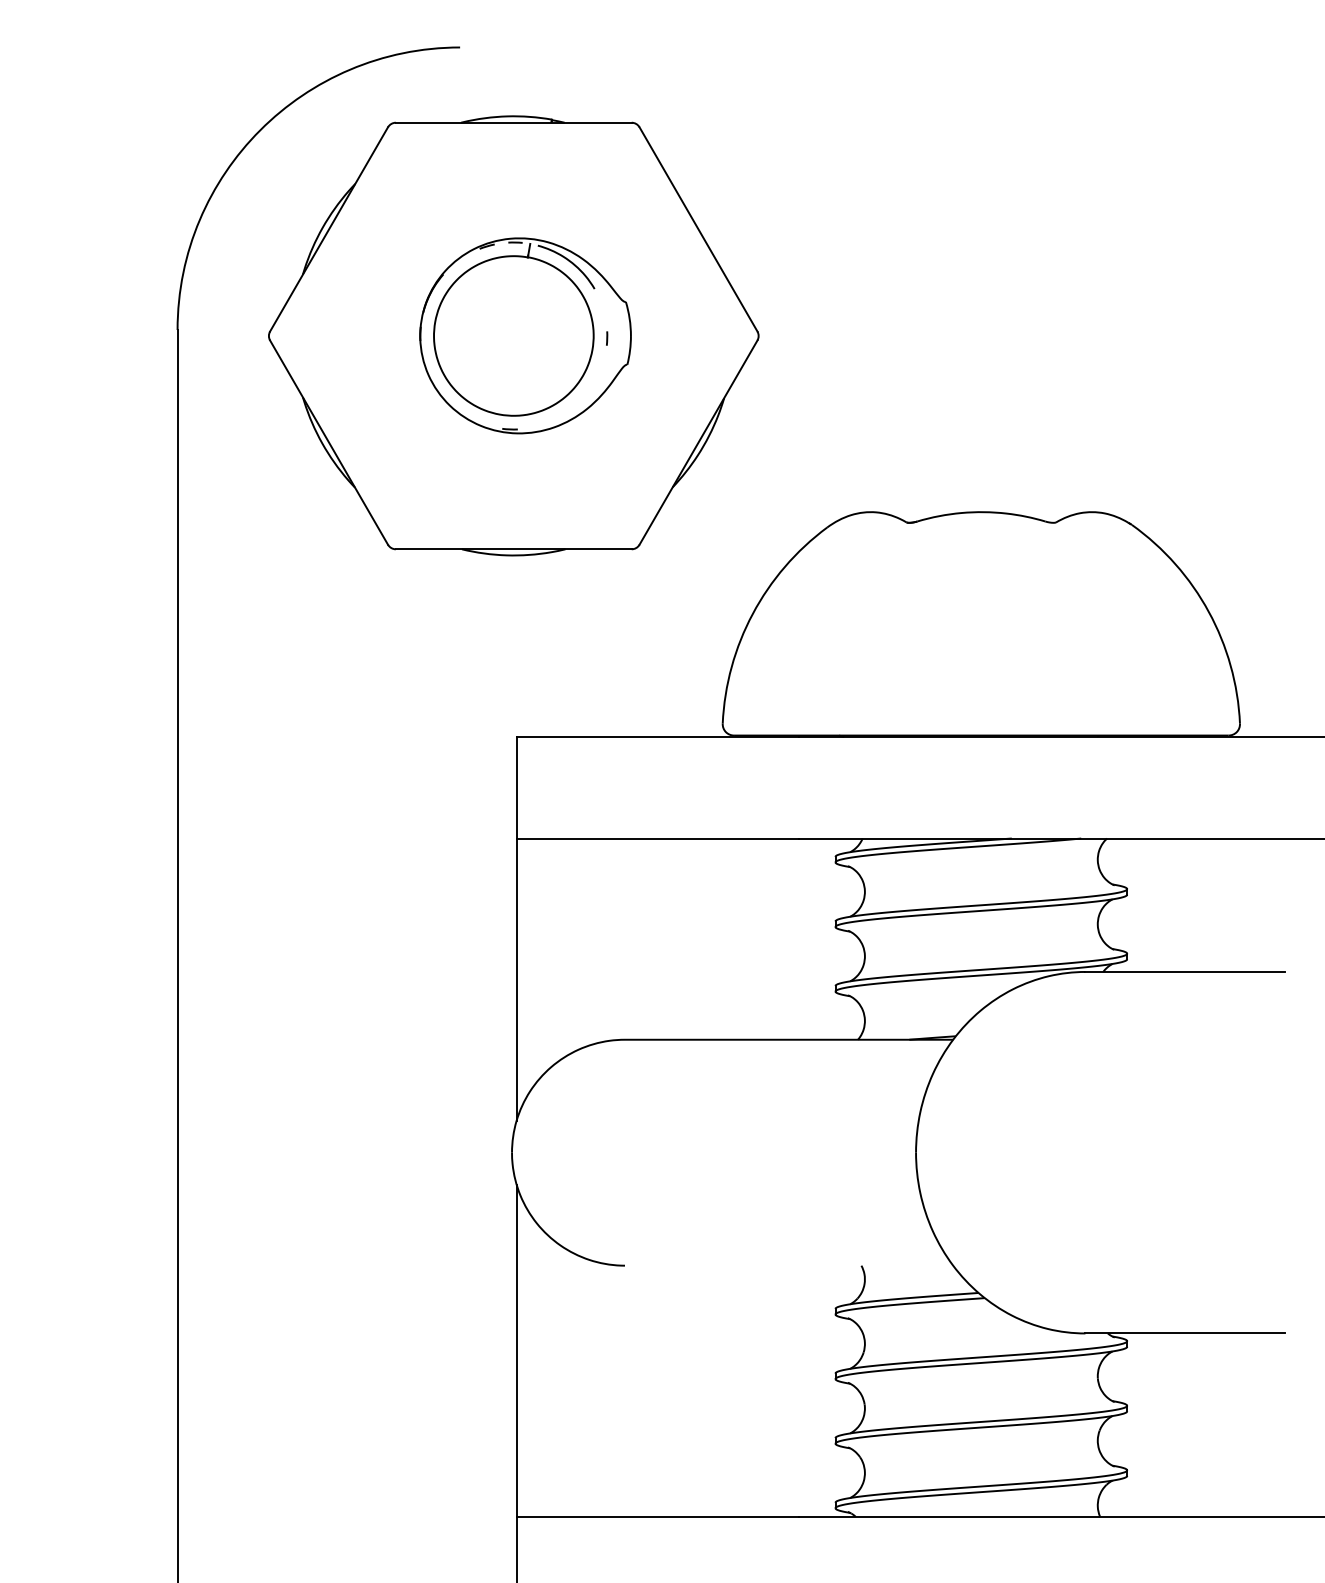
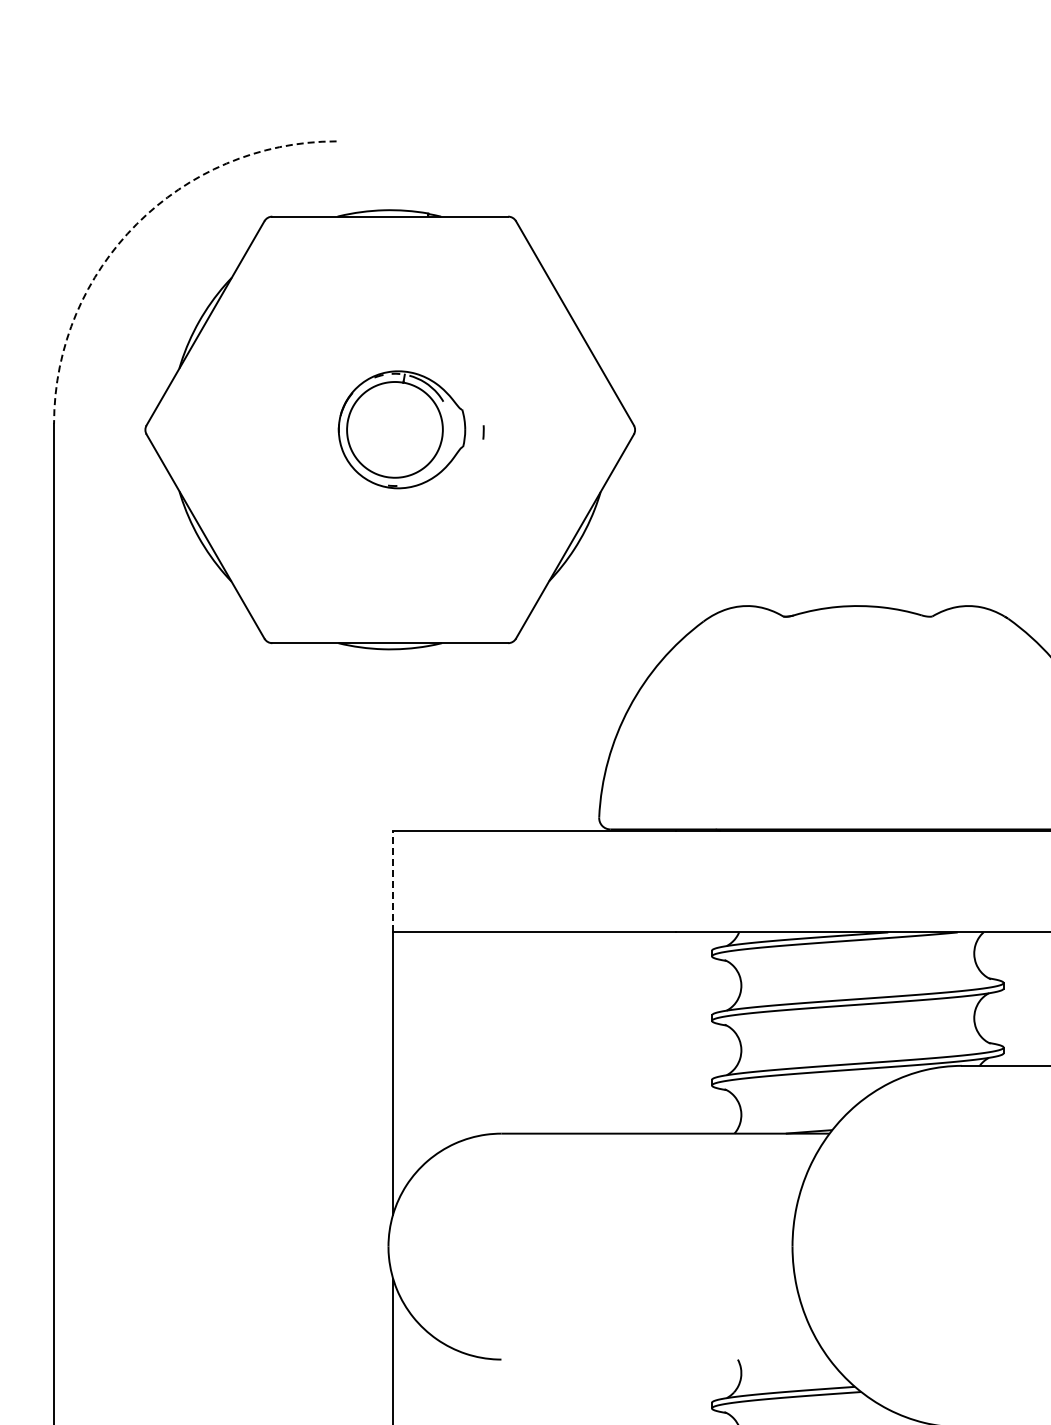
arc: (260, 130) -> (136, 224), solid -> dashed
part: (525, 335) -> (401, 429), size x0.6
line: (516, 787) -> (392, 881), solid -> dashed

